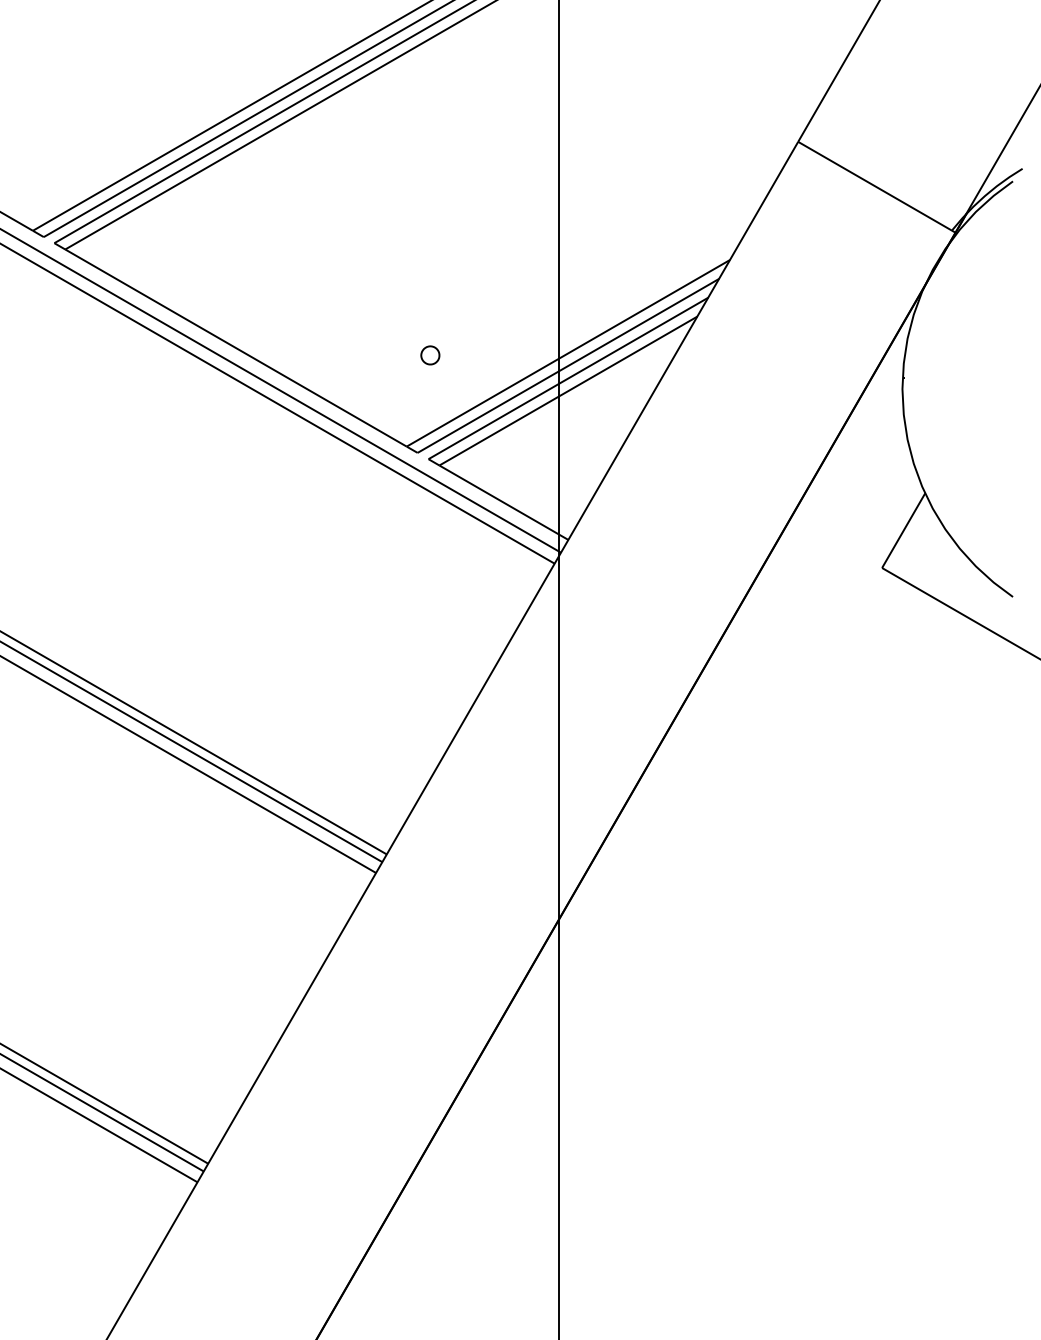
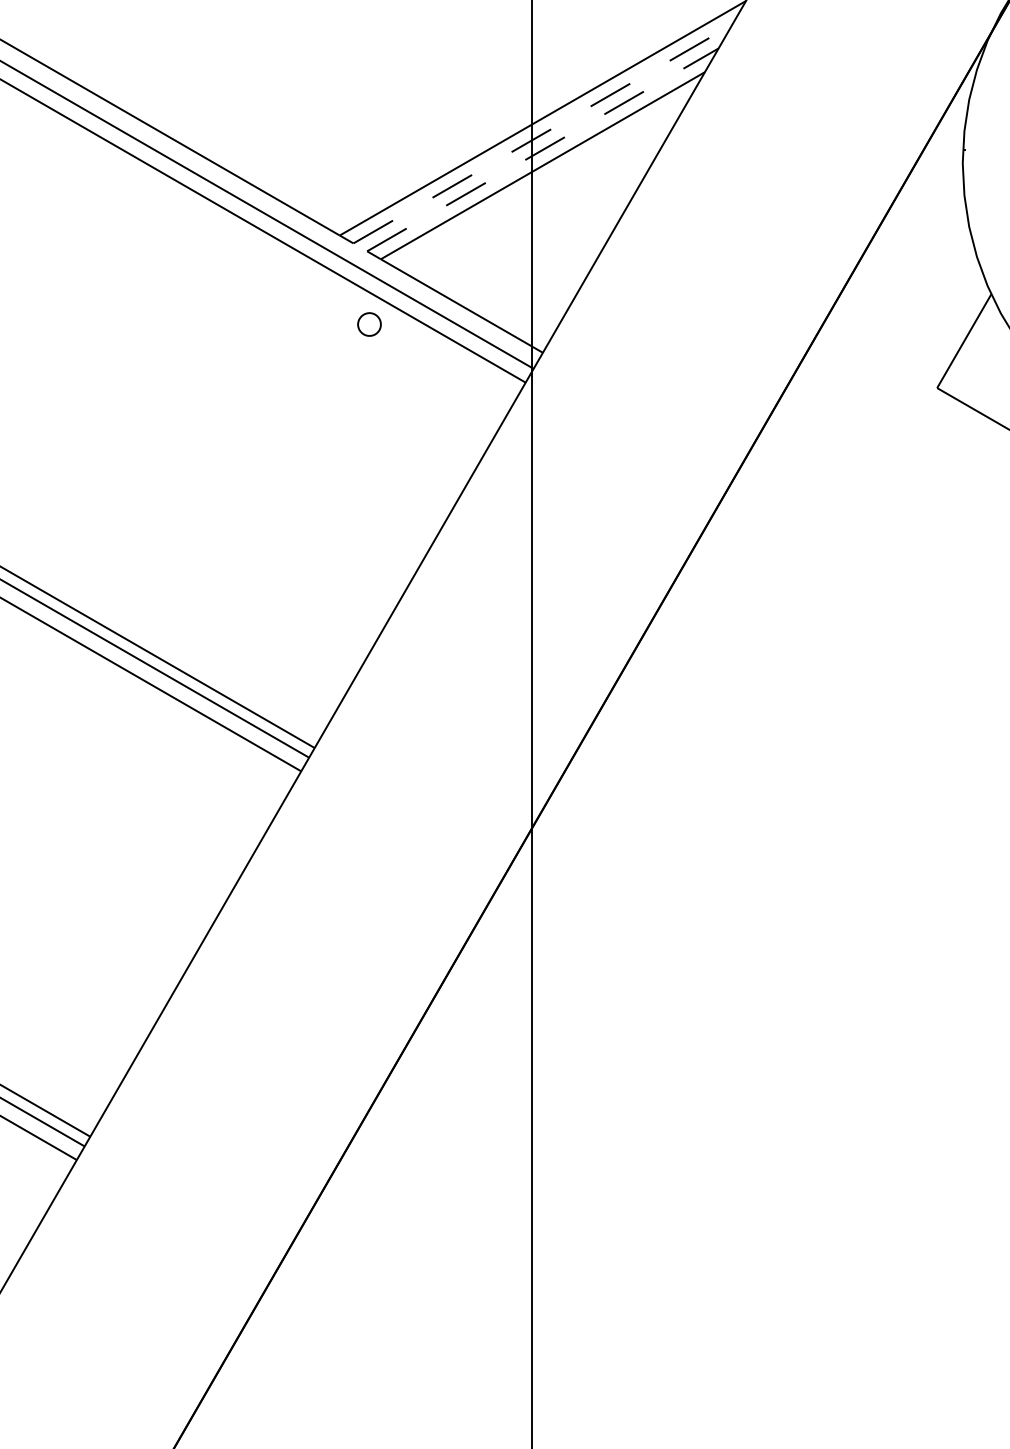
part: (430, 355) -> (369, 324), moved
line: (568, 365) -> (543, 133), solid -> dashed
line: (568, 378) -> (543, 149), solid -> dashed

